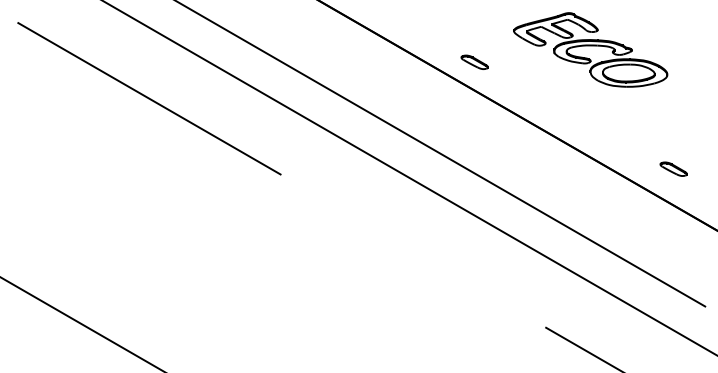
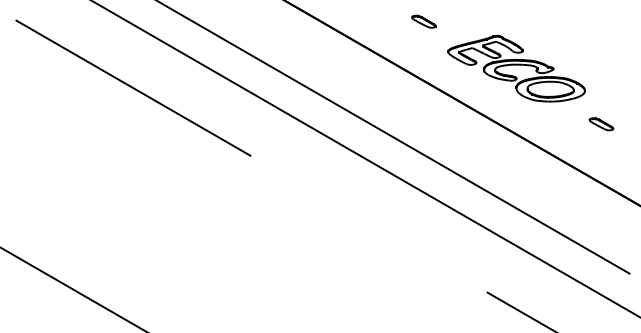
part: (590, 49) -> (516, 68), moved
part: (474, 61) -> (423, 20), moved
part: (673, 168) -> (601, 123), moved

